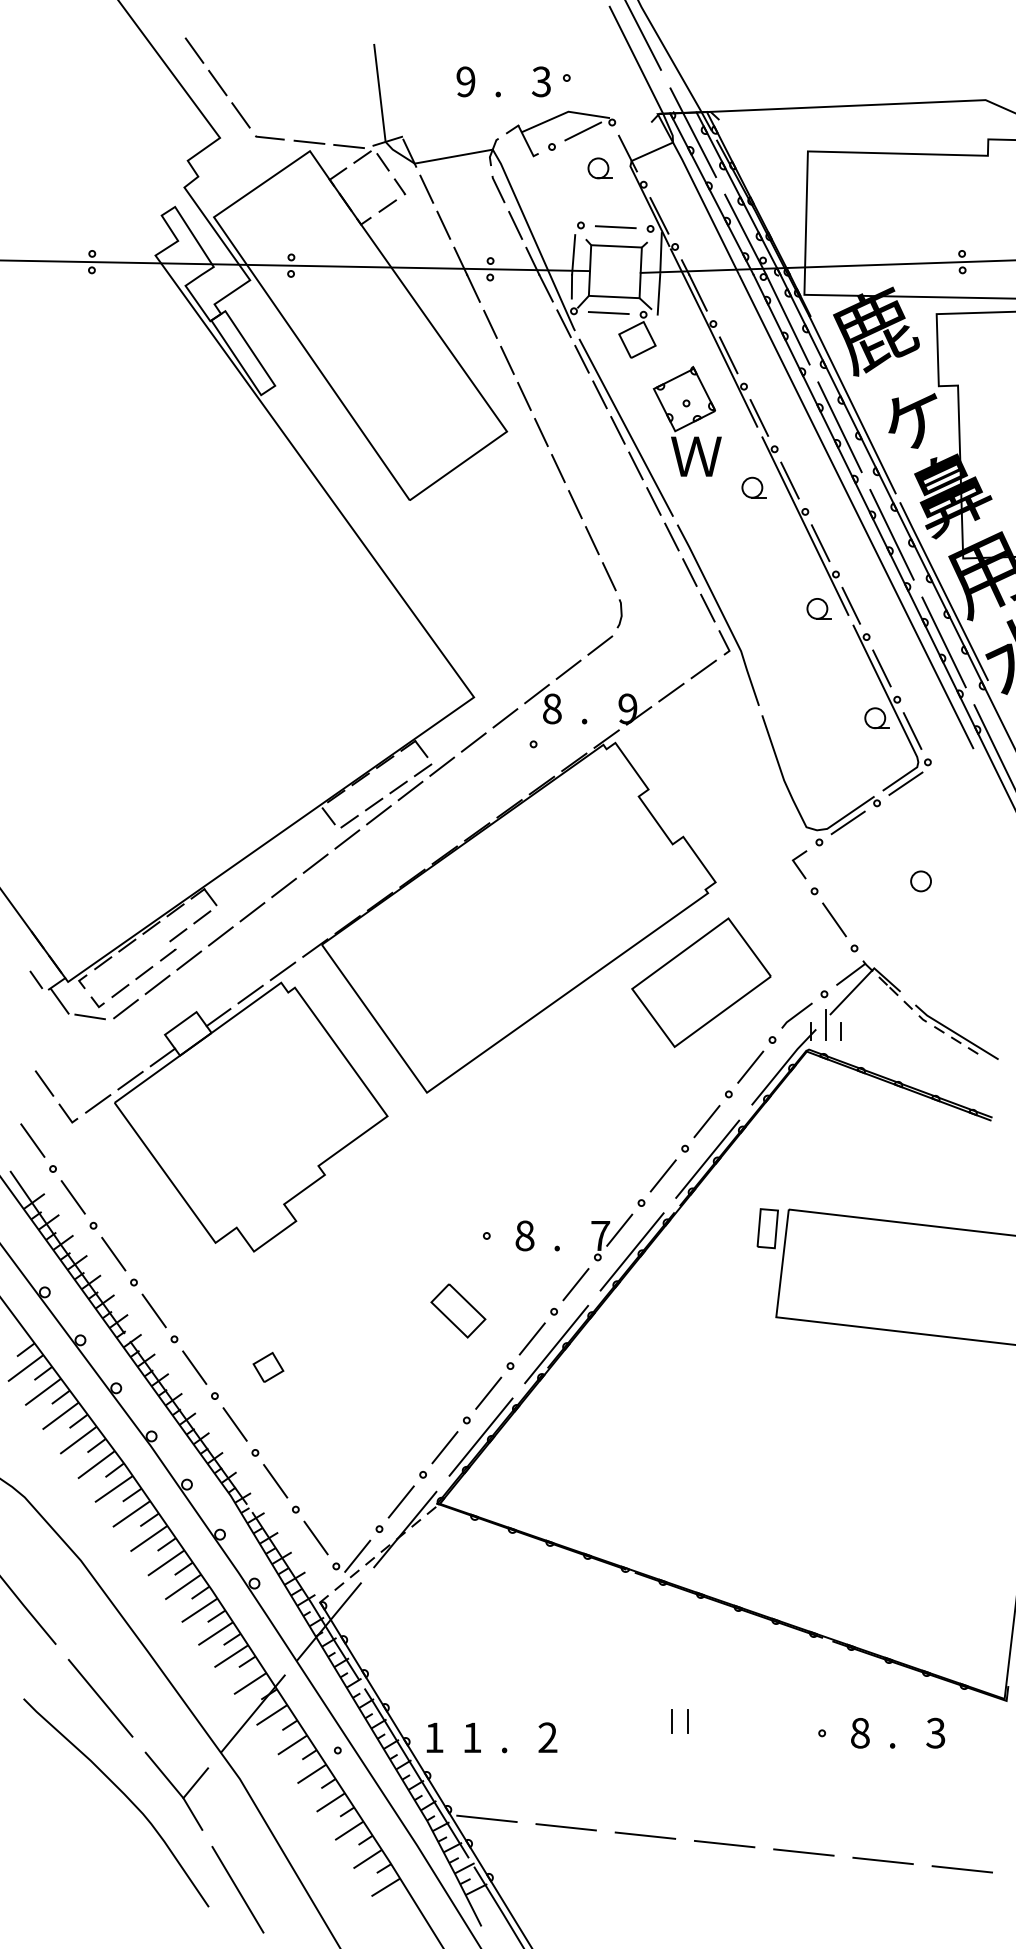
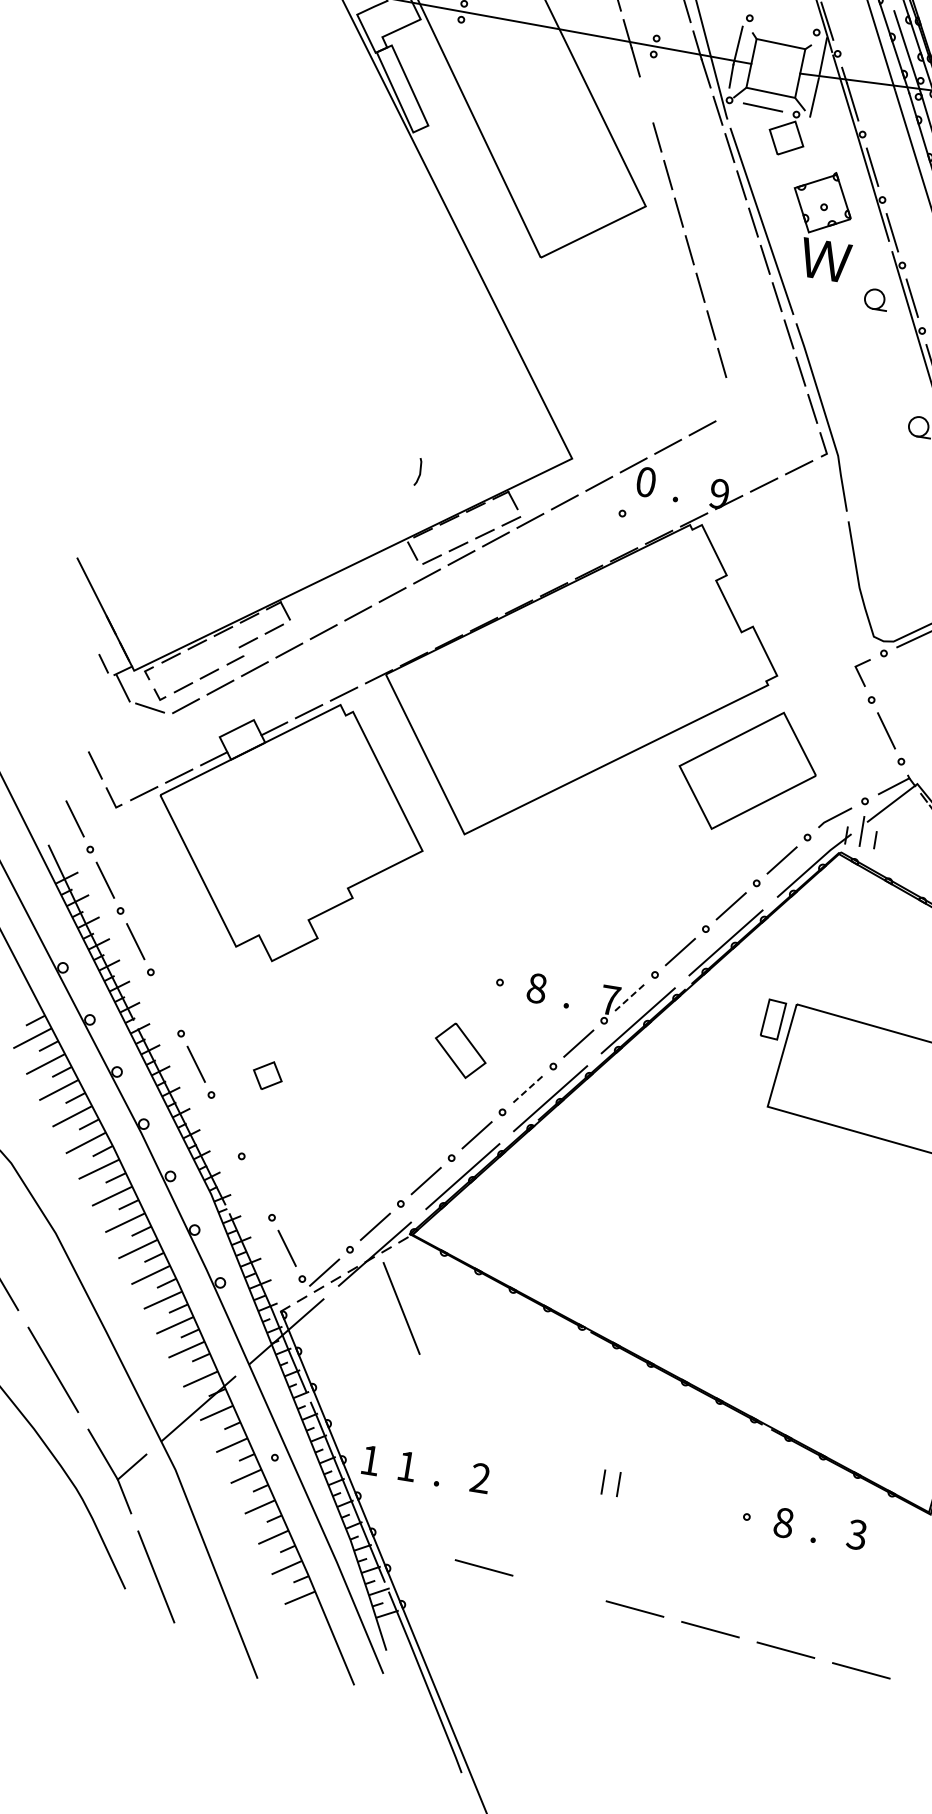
line: (615, 227) -> (782, 25), removed
line: (490, 323) -> (646, 99), removed
line: (620, 613) -> (419, 471), moved
text: (552, 709) -> (646, 482), 8 -> 0
line: (619, 1230) -> (629, 998), solid -> dashed
line: (153, 1310) -> (165, 1002), removed
line: (532, 1338) -> (528, 1089), solid -> dashed
line: (234, 1424) -> (225, 1125), removed
line: (275, 1481) -> (256, 1187), removed
line: (440, 1579) -> (401, 1308), added
line: (486, 1818) -> (408, 1546), removed
line: (645, 1835) -> (559, 1588), removed

